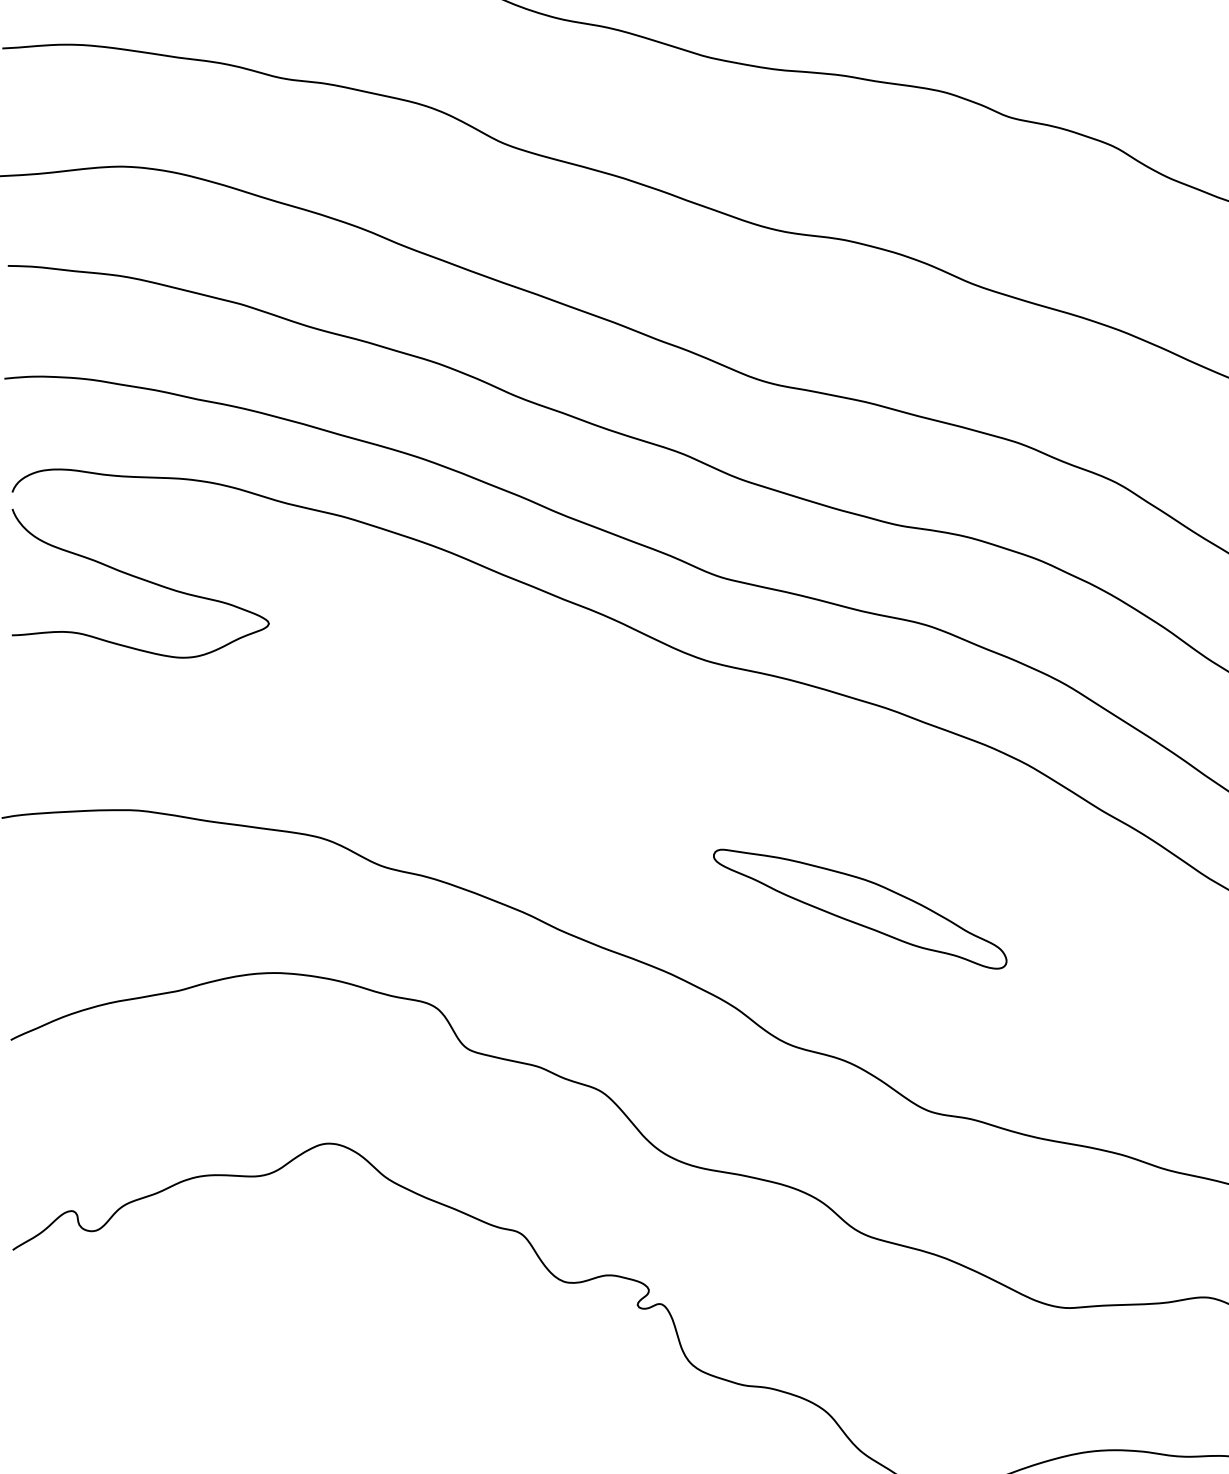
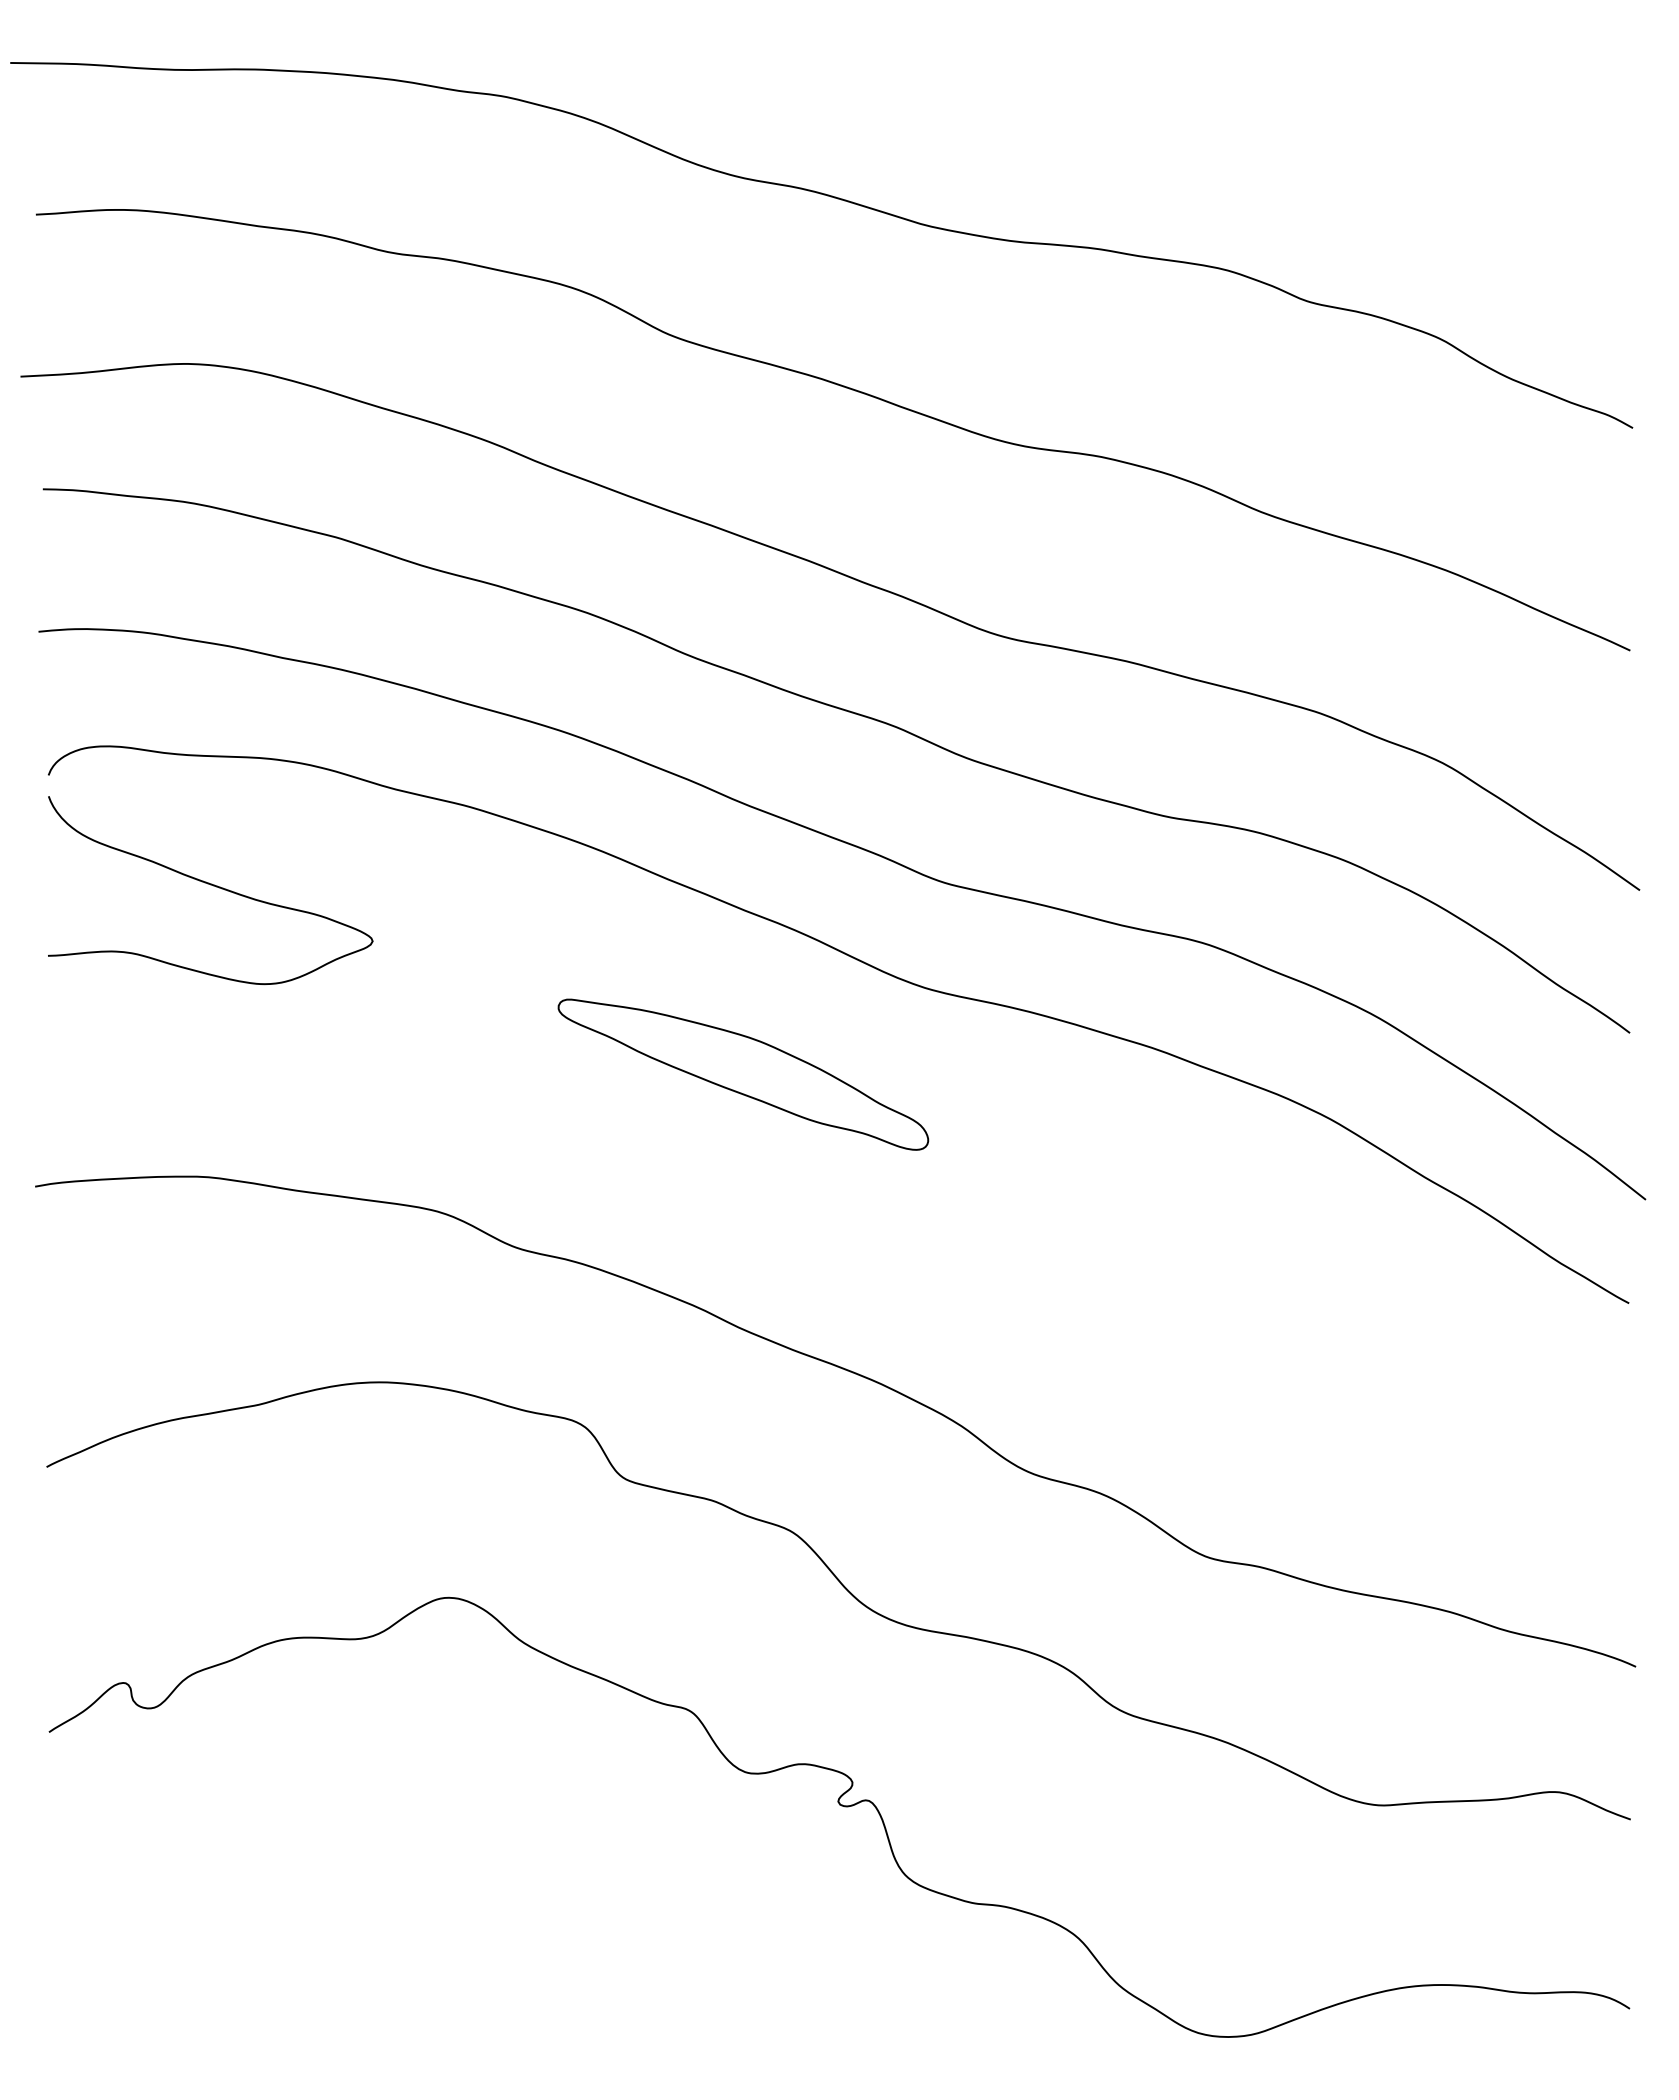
part: (860, 909) -> (743, 1074), moved

